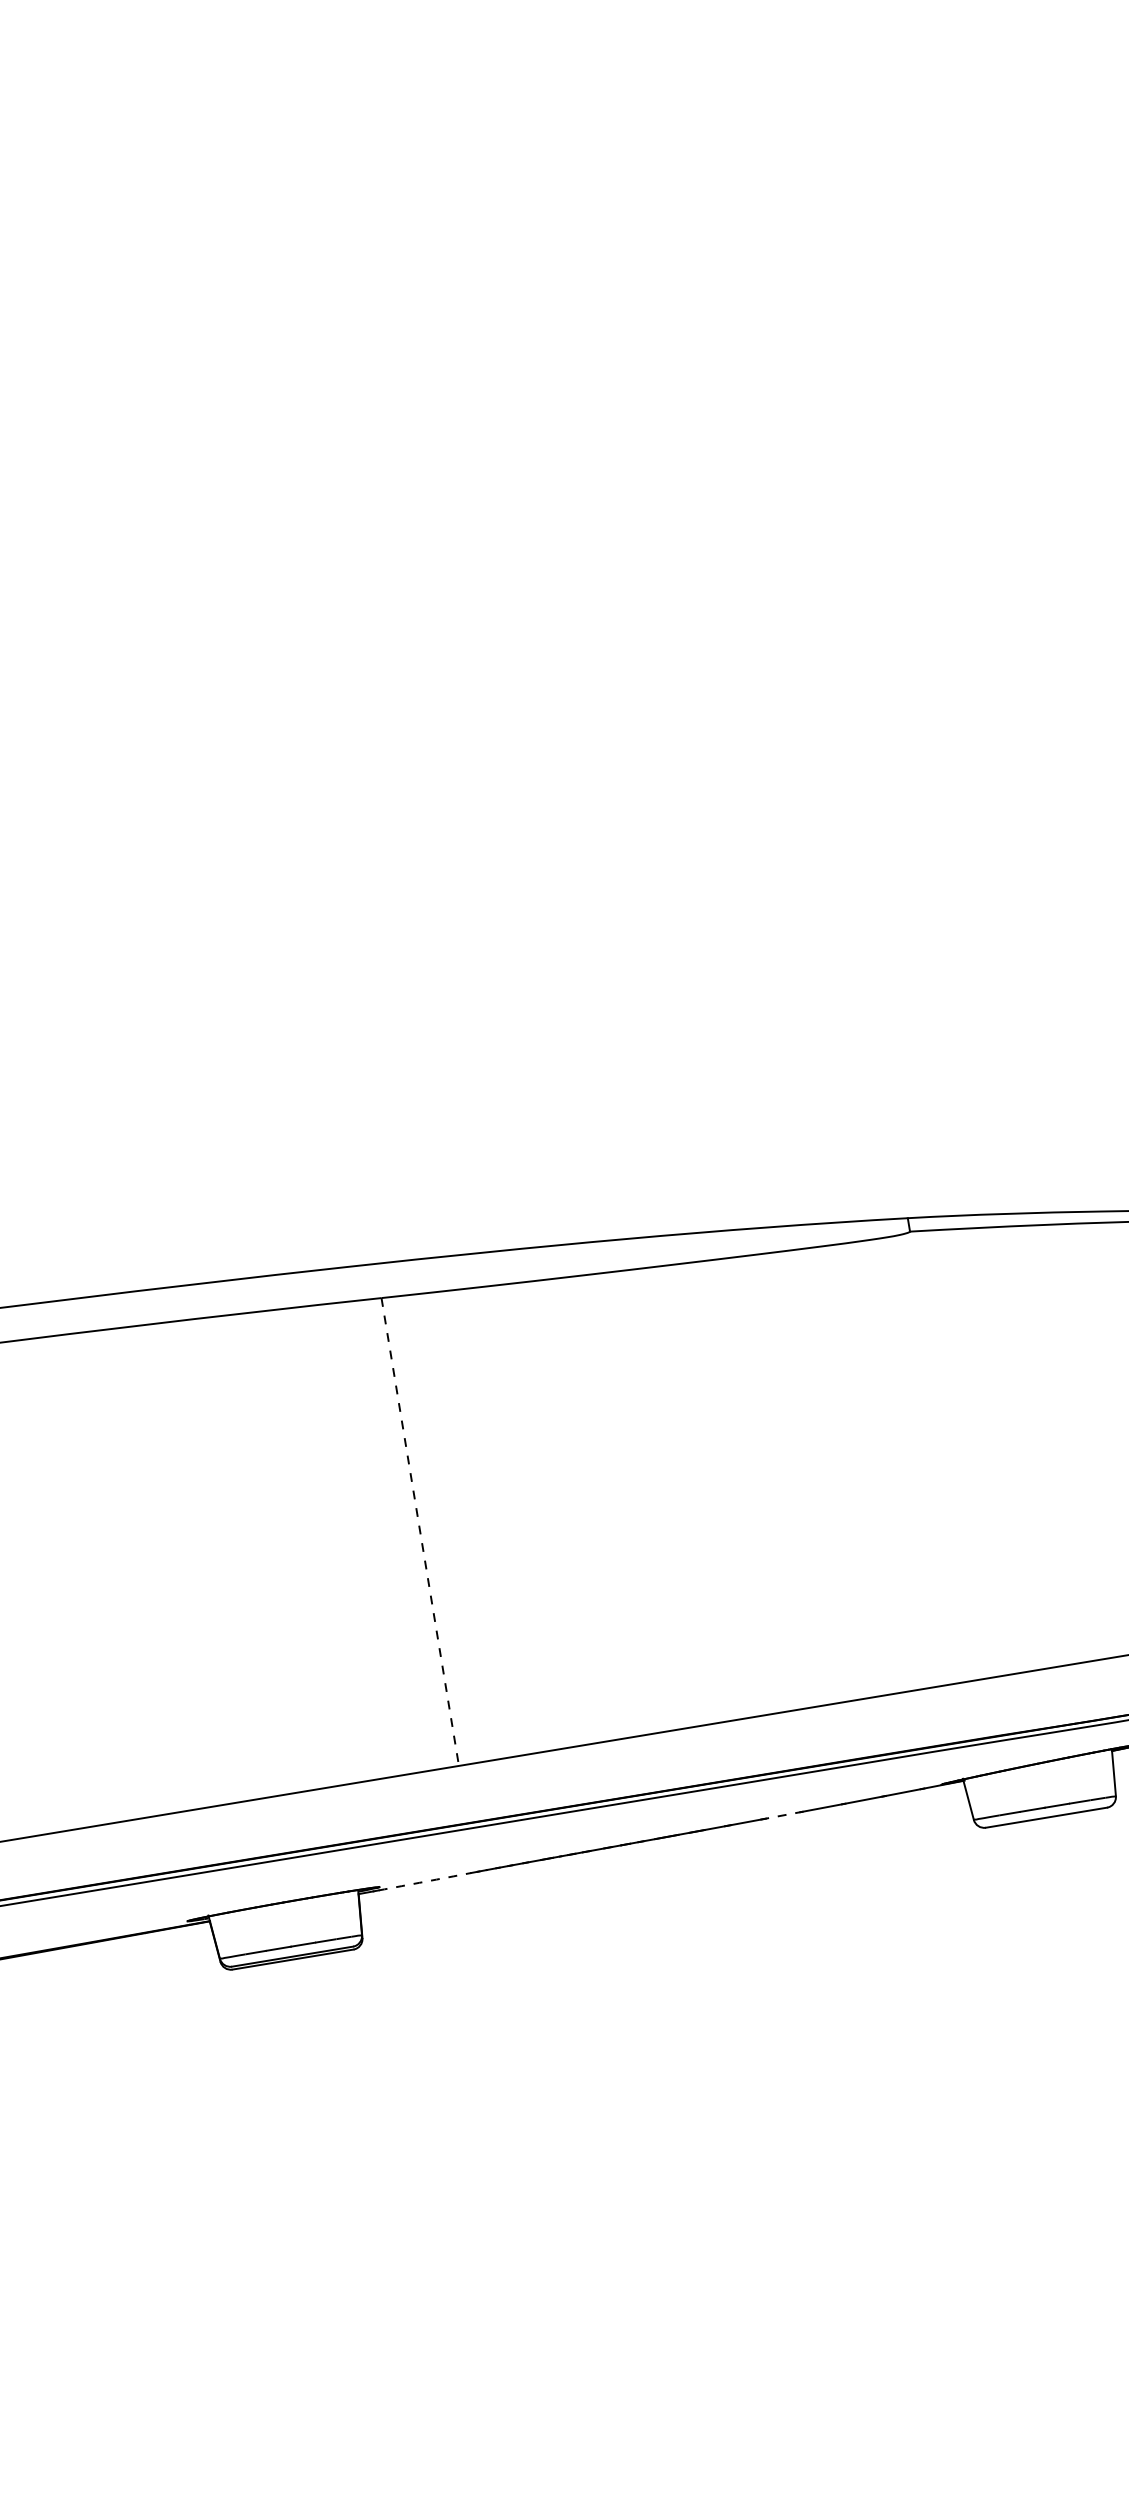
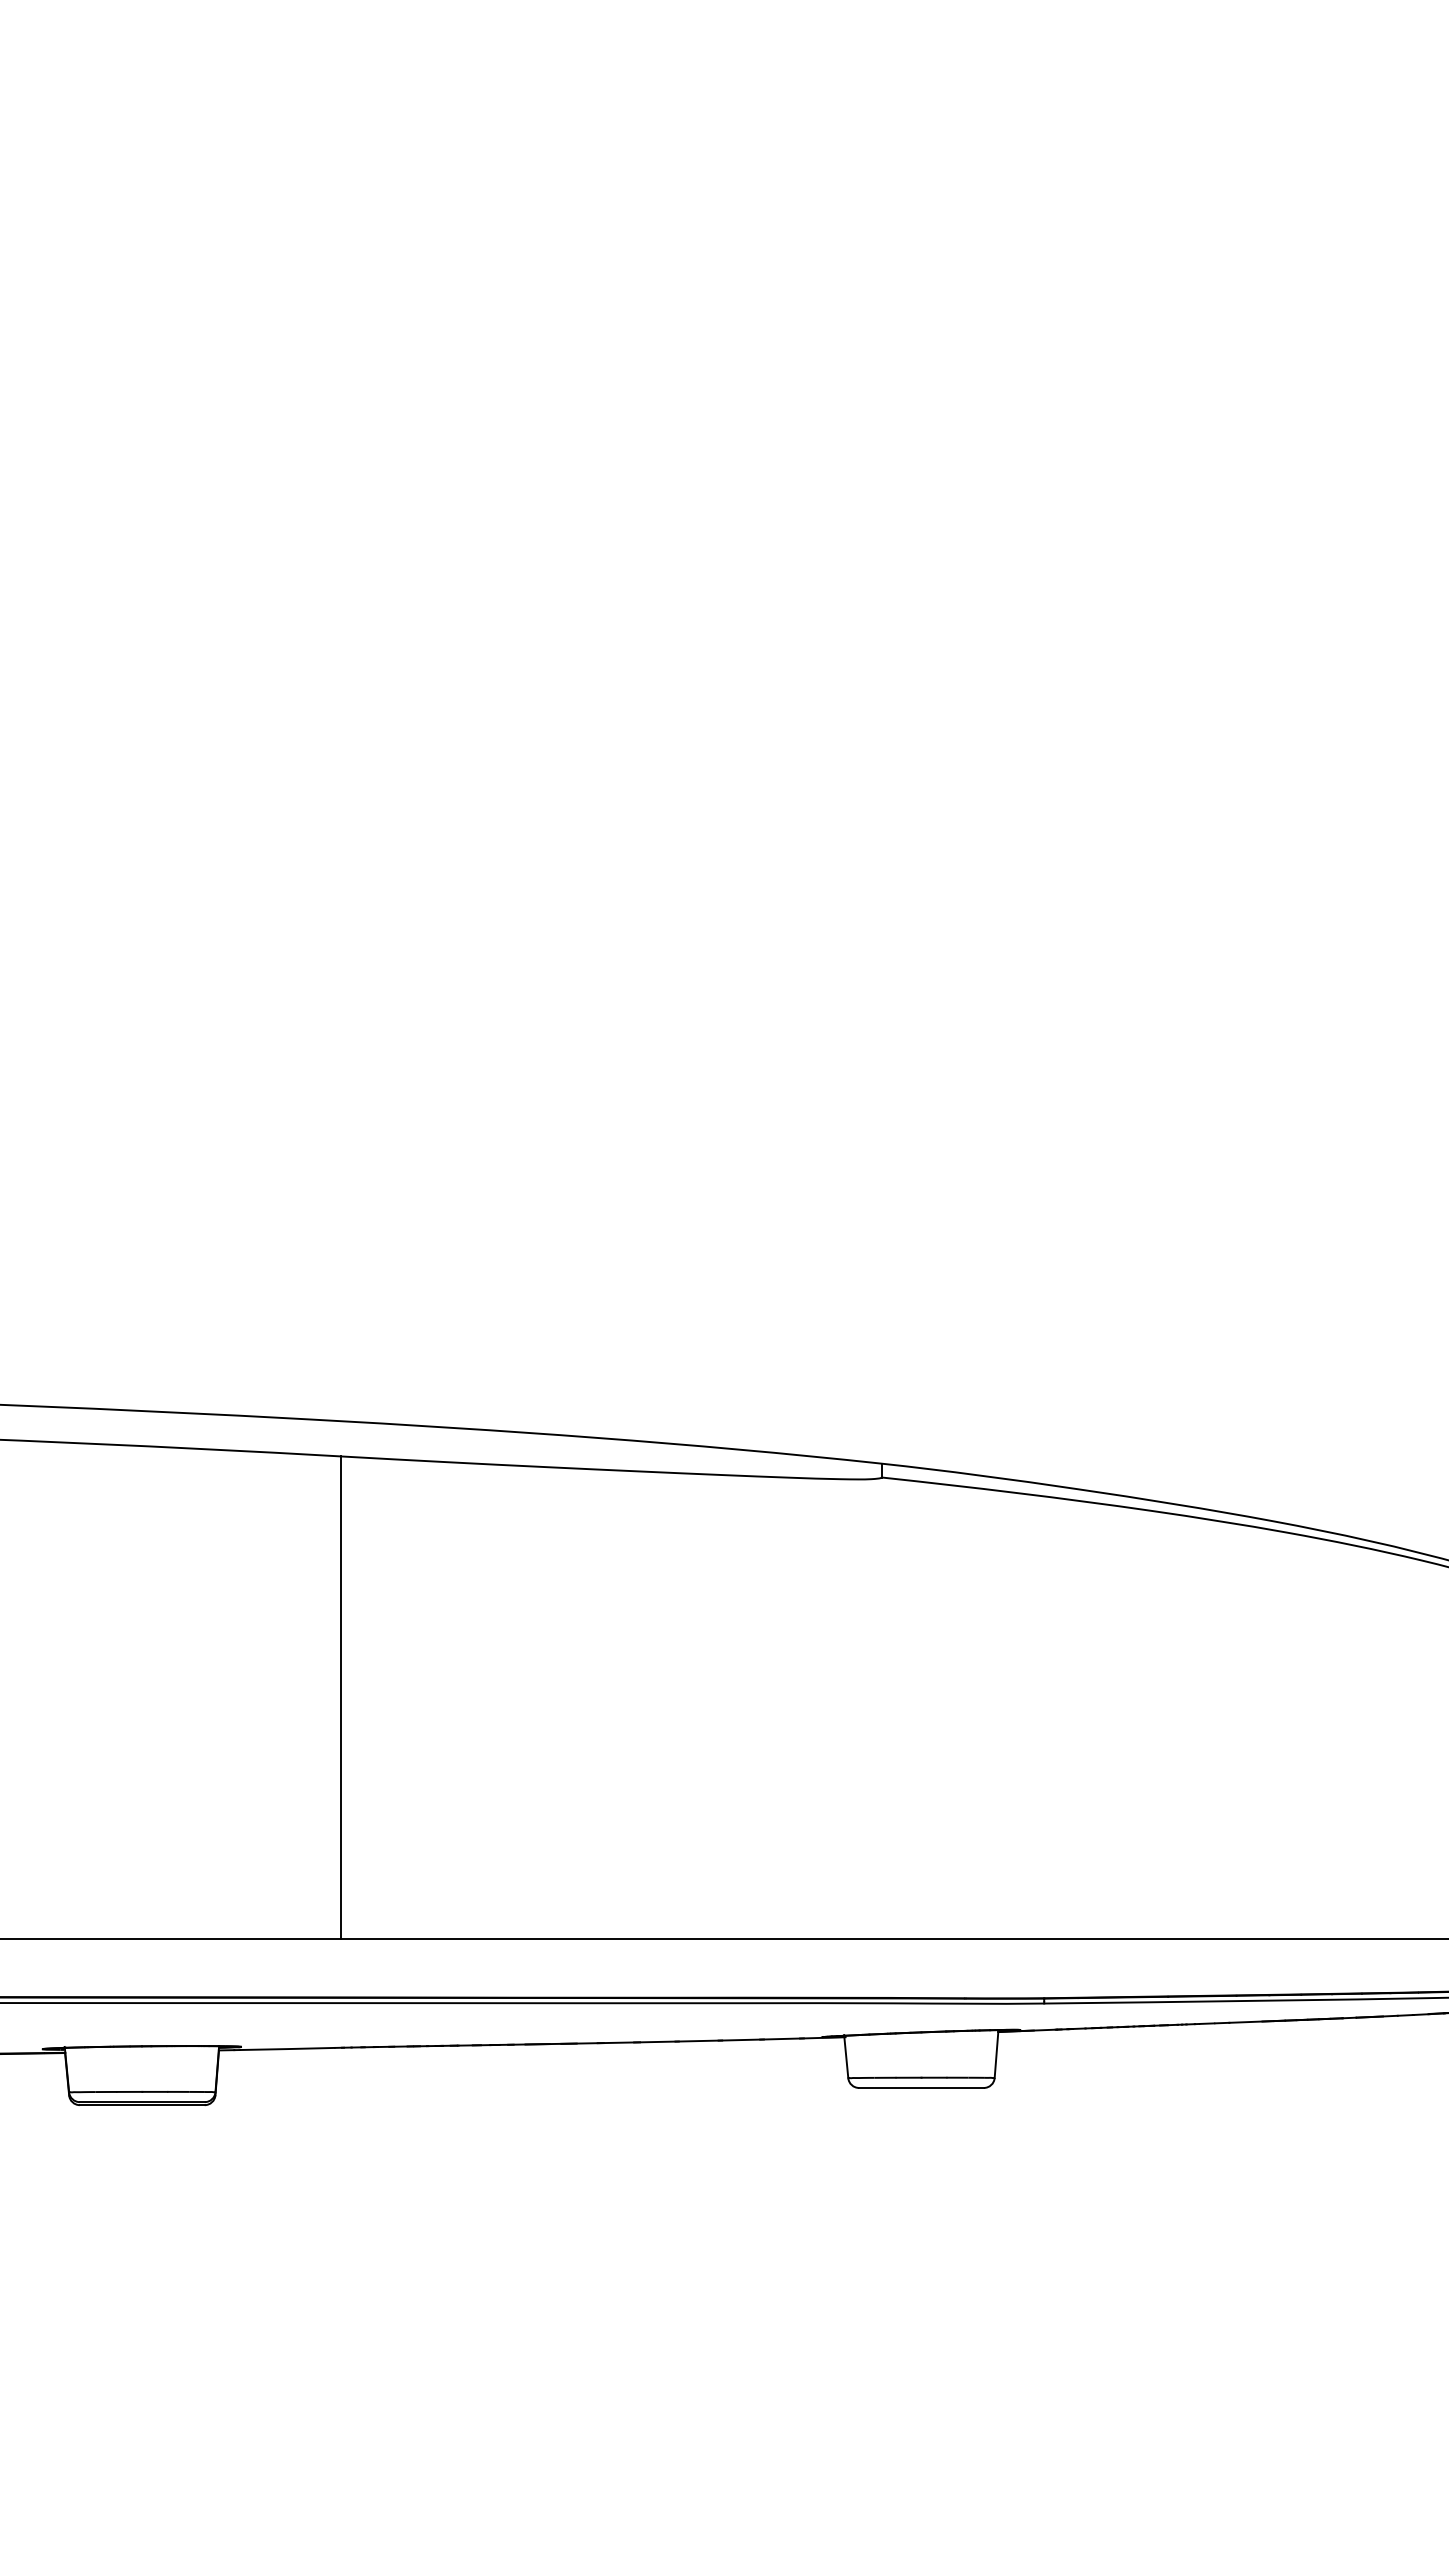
line: (419, 1532) -> (340, 1697), dashed -> solid
line: (782, 1815) -> (657, 2041), dashed -> solid
arc: (425, 1882) -> (287, 2049), dashed -> solid

